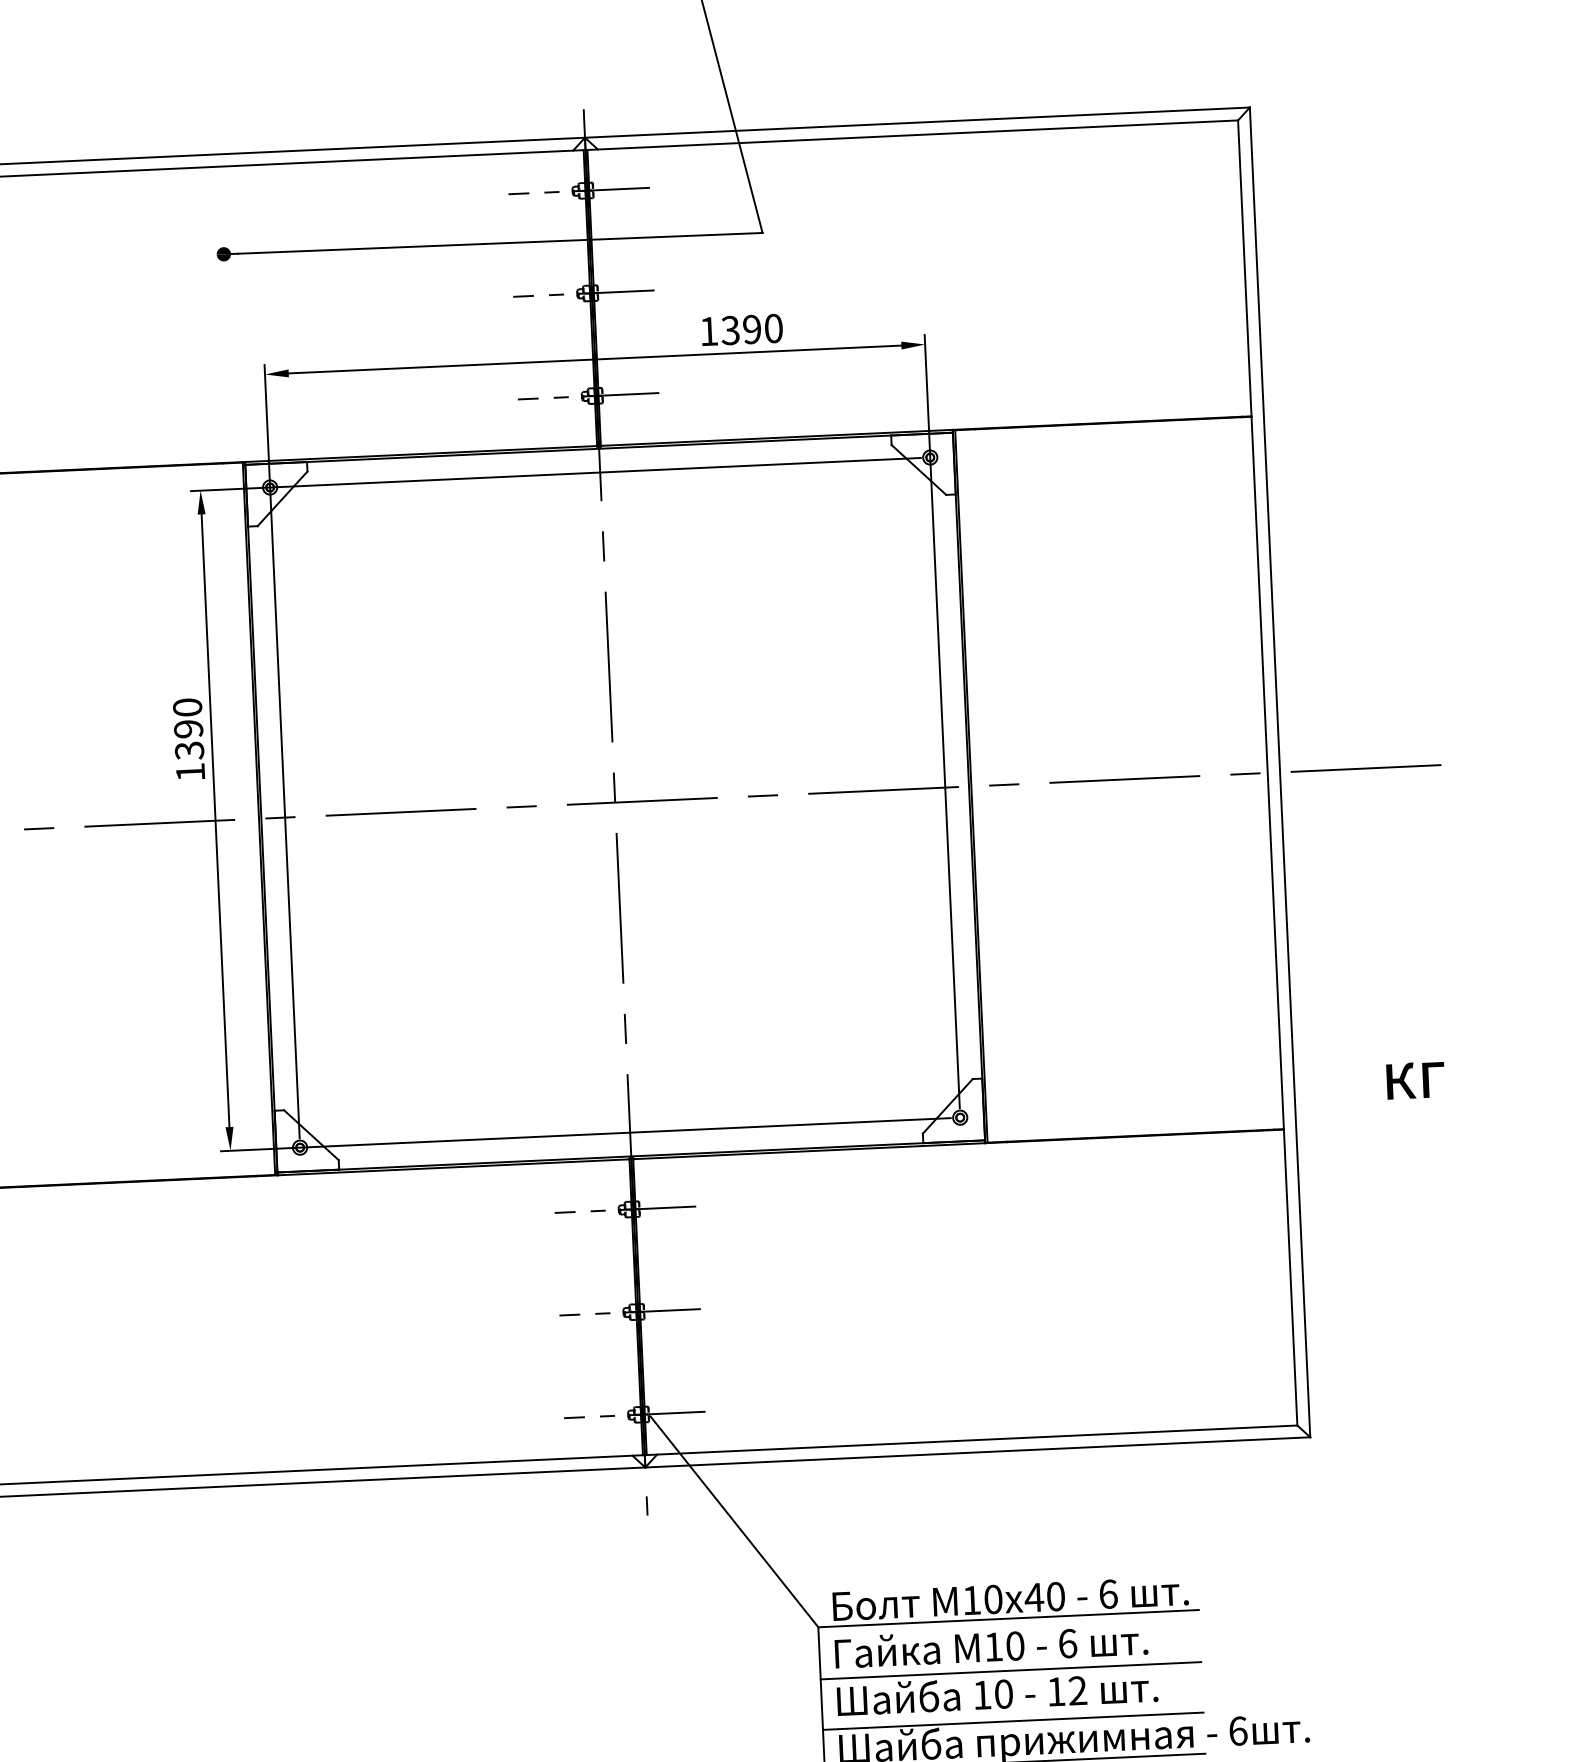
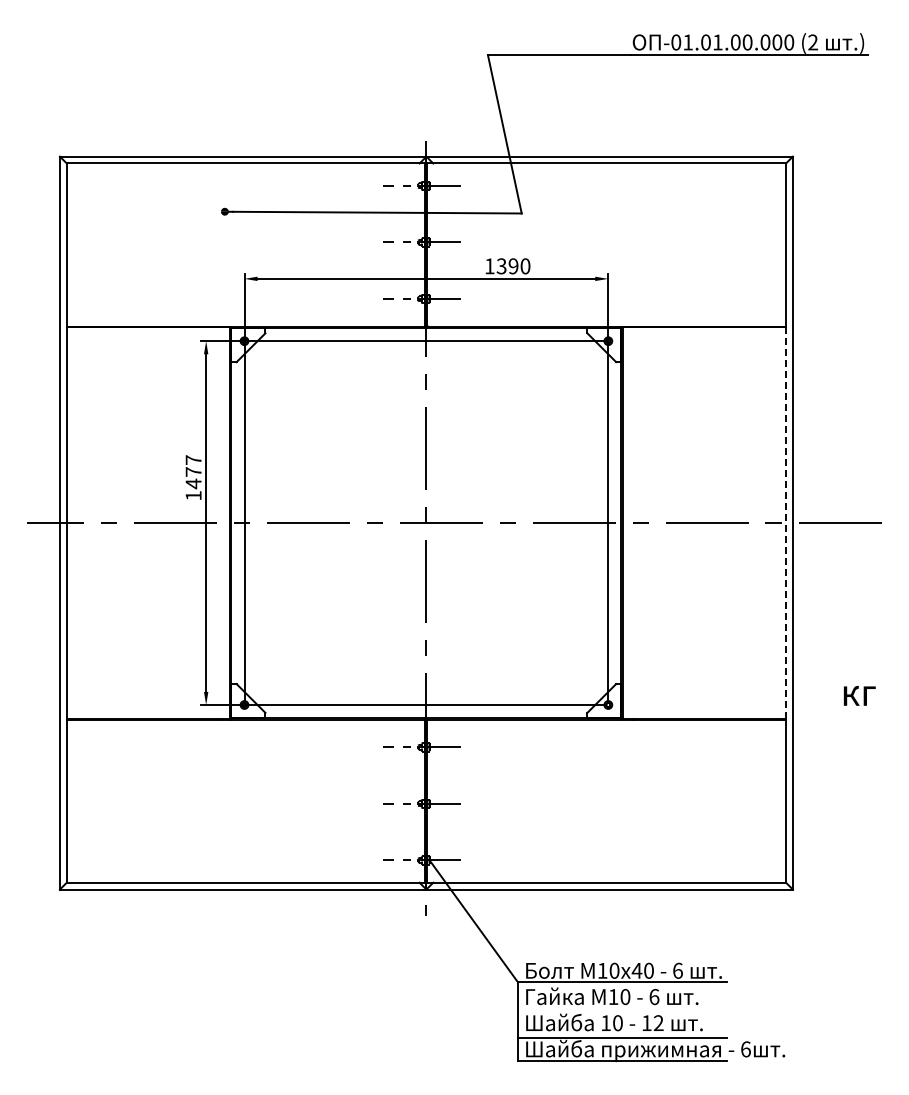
text: (188, 729) -> (193, 472), 1390 -> 1477
line: (1268, 771) -> (786, 522), solid -> dashed
line: (1011, 1670) -> (622, 1010), removed

